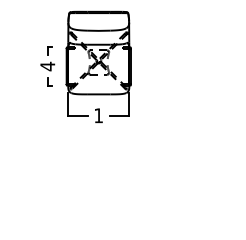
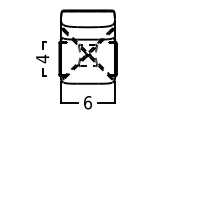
text: (98, 115) -> (87, 102), 1 -> 6

